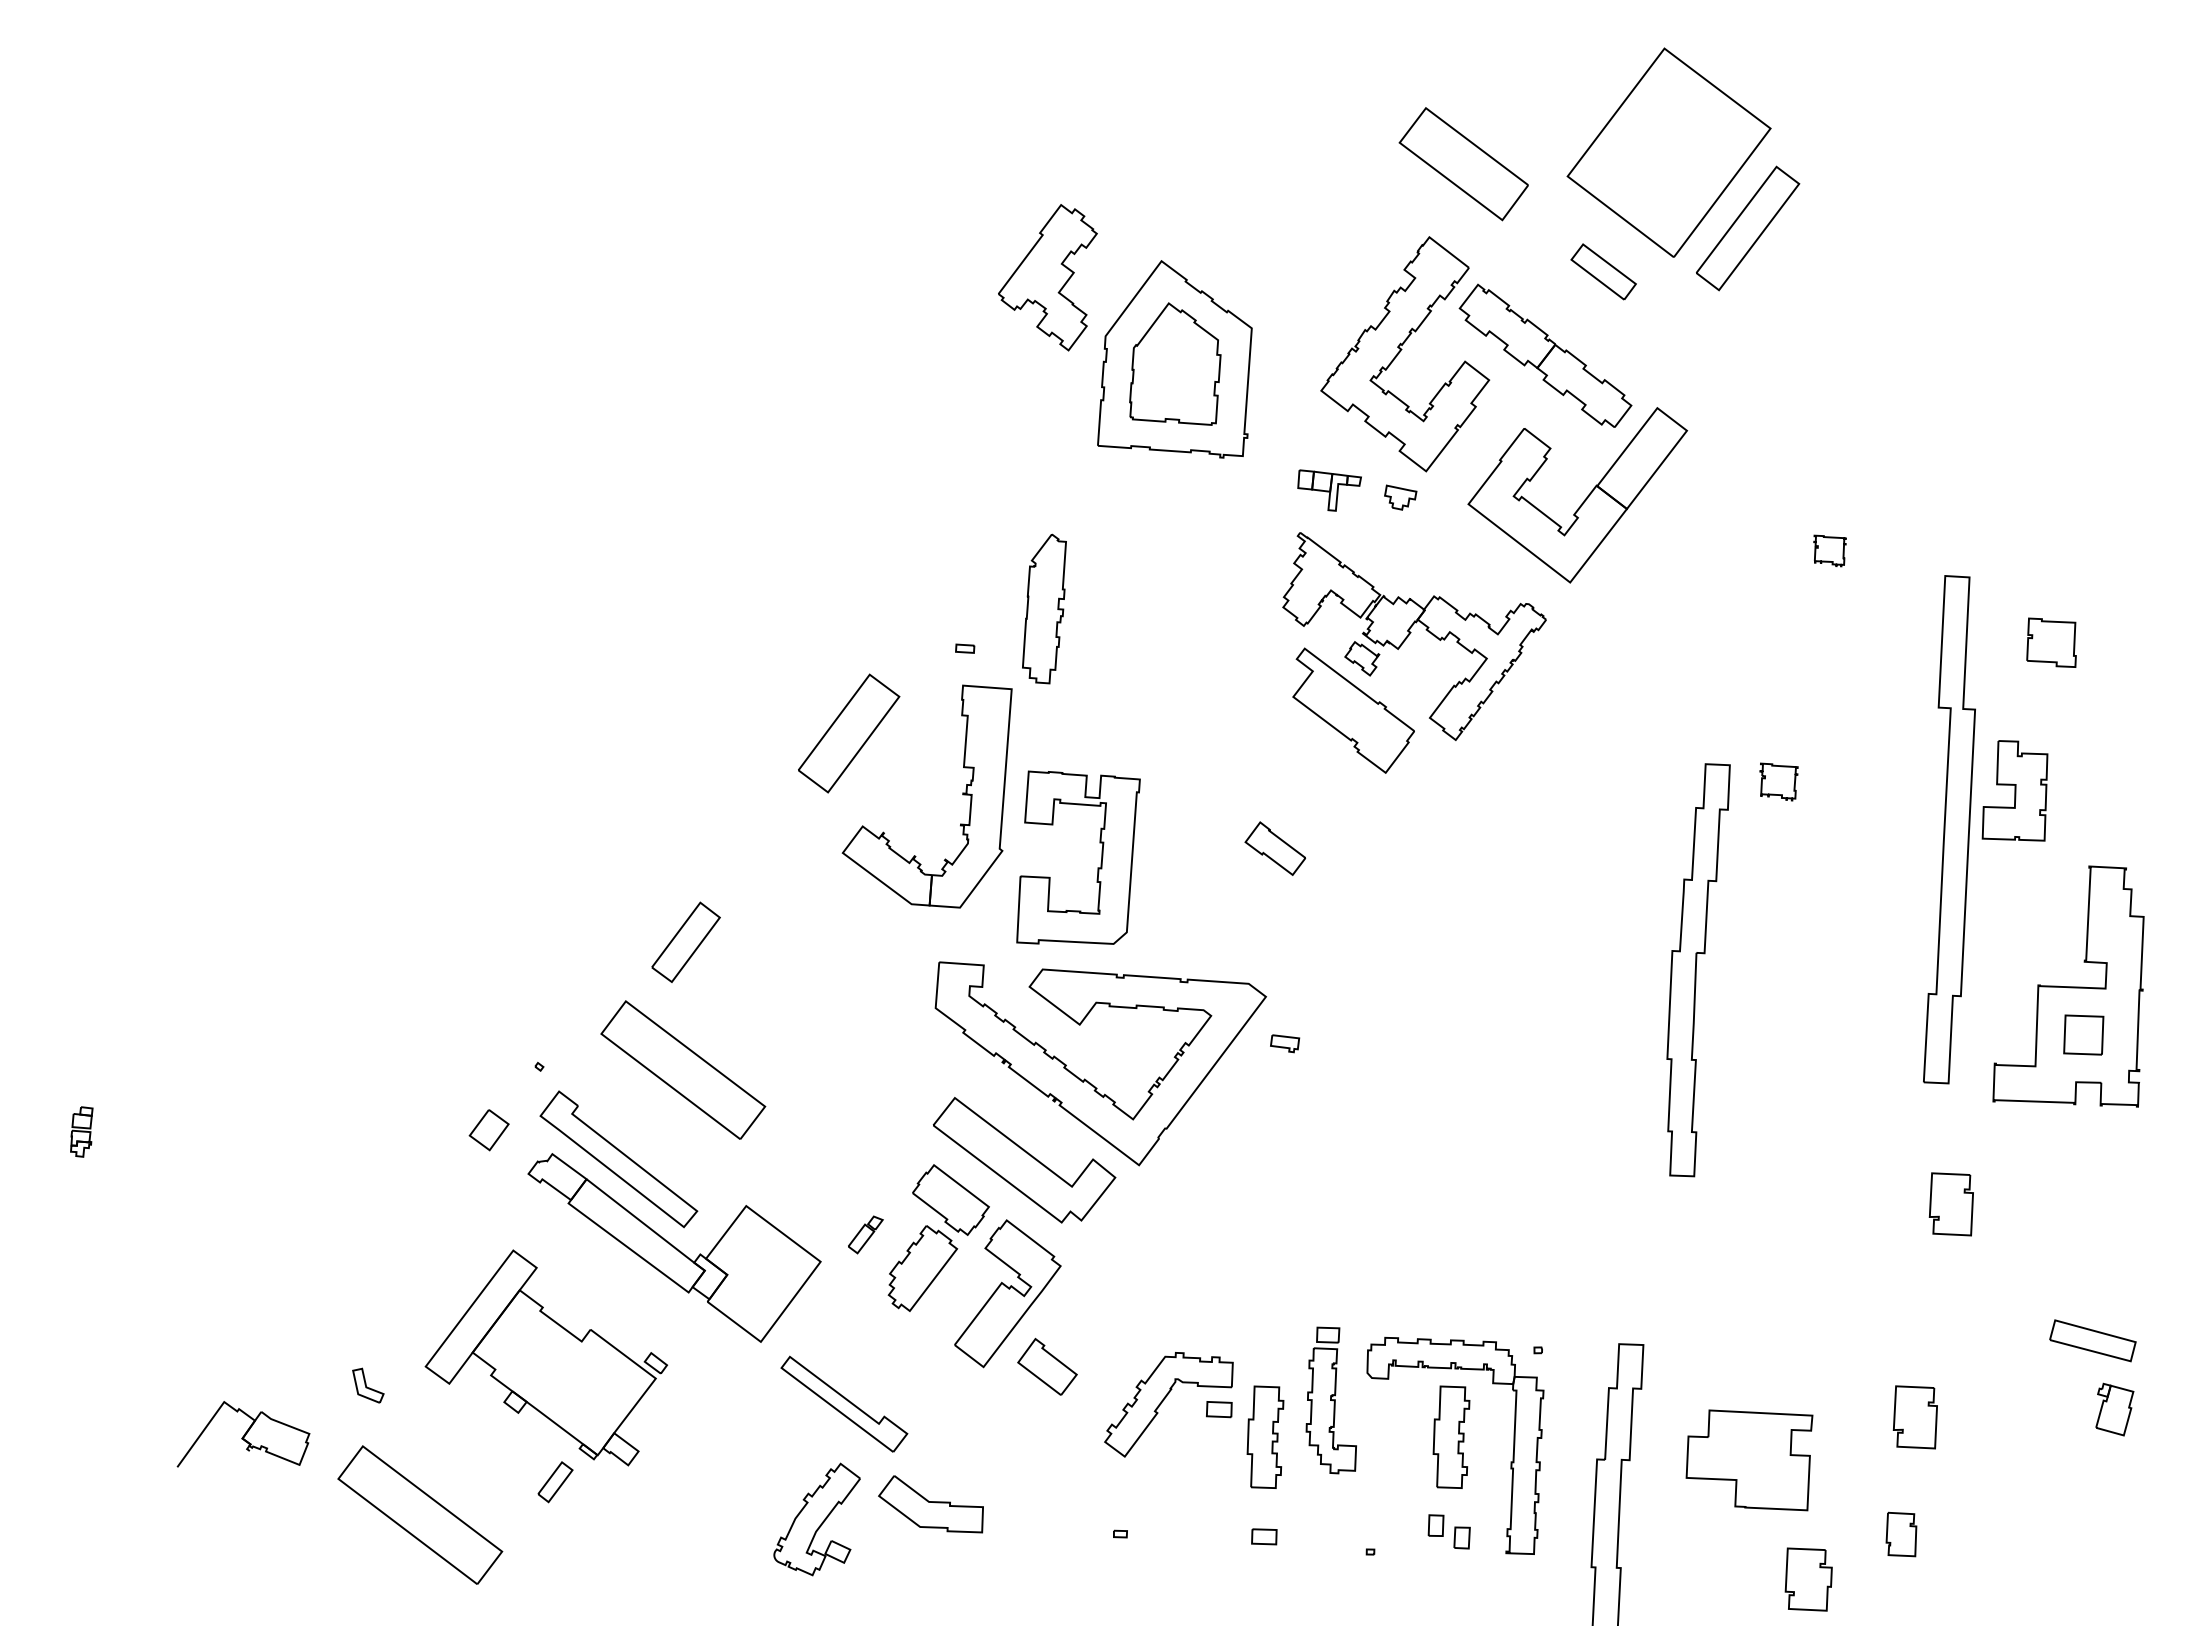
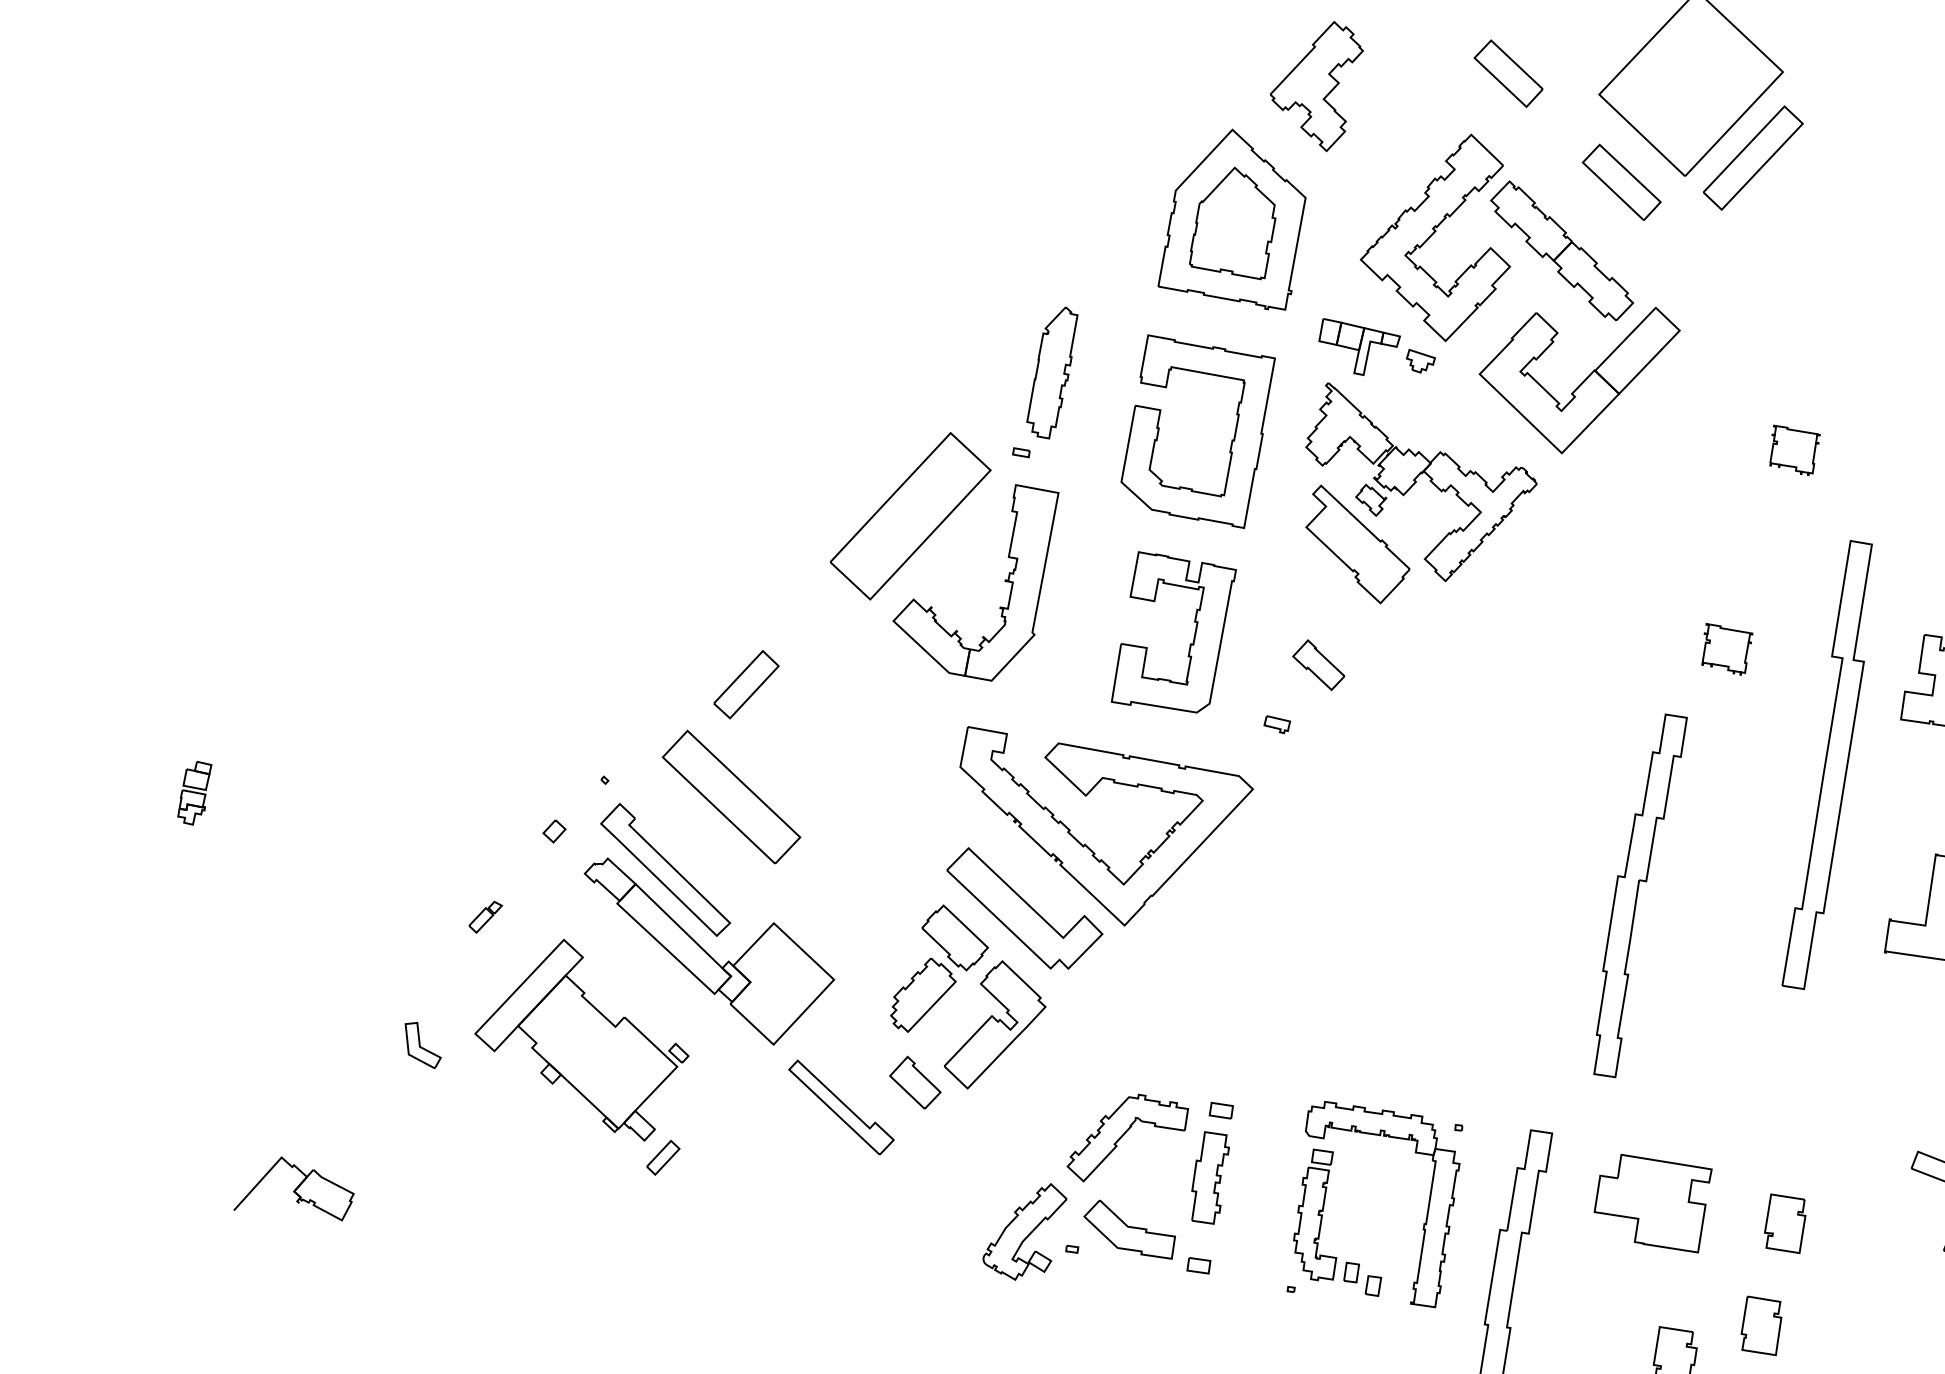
part: (1463, 164) -> (1508, 73), size x0.62
part: (1603, 271) -> (1621, 181), size x1.43
part: (1047, 277) -> (1315, 84), moved
part: (1329, 490) -> (1358, 348), size x1.43
part: (1829, 550) -> (1793, 450), size x1.67
part: (1044, 608) -> (1052, 371), moved
part: (1198, 610) -> (1231, 441), added
part: (848, 733) -> (910, 516), size x1.67
part: (1778, 781) -> (1726, 649), size x1.43
part: (1949, 829) -> (1829, 765), moved
part: (1274, 848) -> (1318, 664), moved
part: (1097, 867) -> (1190, 643), moved
part: (1698, 970) -> (1639, 895), moved
part: (1285, 1043) -> (1277, 724), moved
part: (489, 1130) -> (554, 831), size x0.62
part: (81, 1131) -> (194, 792), size x1.43
part: (1950, 1204) -> (1836, 1039), removed
part: (865, 1234) -> (485, 916), moved
part: (1047, 1366) -> (915, 1082), moved
part: (368, 1385) -> (422, 1044), size x1.43
part: (1330, 1400) -> (1318, 1215), moved
part: (1219, 1409) -> (1221, 1110), moved
part: (243, 1434) -> (295, 1188), moved
part: (1451, 1436) -> (1373, 1195), removed
part: (1749, 1460) -> (1651, 1202), moved
part: (555, 1482) -> (663, 1158), moved
part: (930, 1504) -> (1128, 1229), moved
part: (420, 1514) -> (456, 1163), removed
part: (816, 1519) -> (1024, 1230), moved
part: (1901, 1534) -> (1761, 1325), size x1.43

